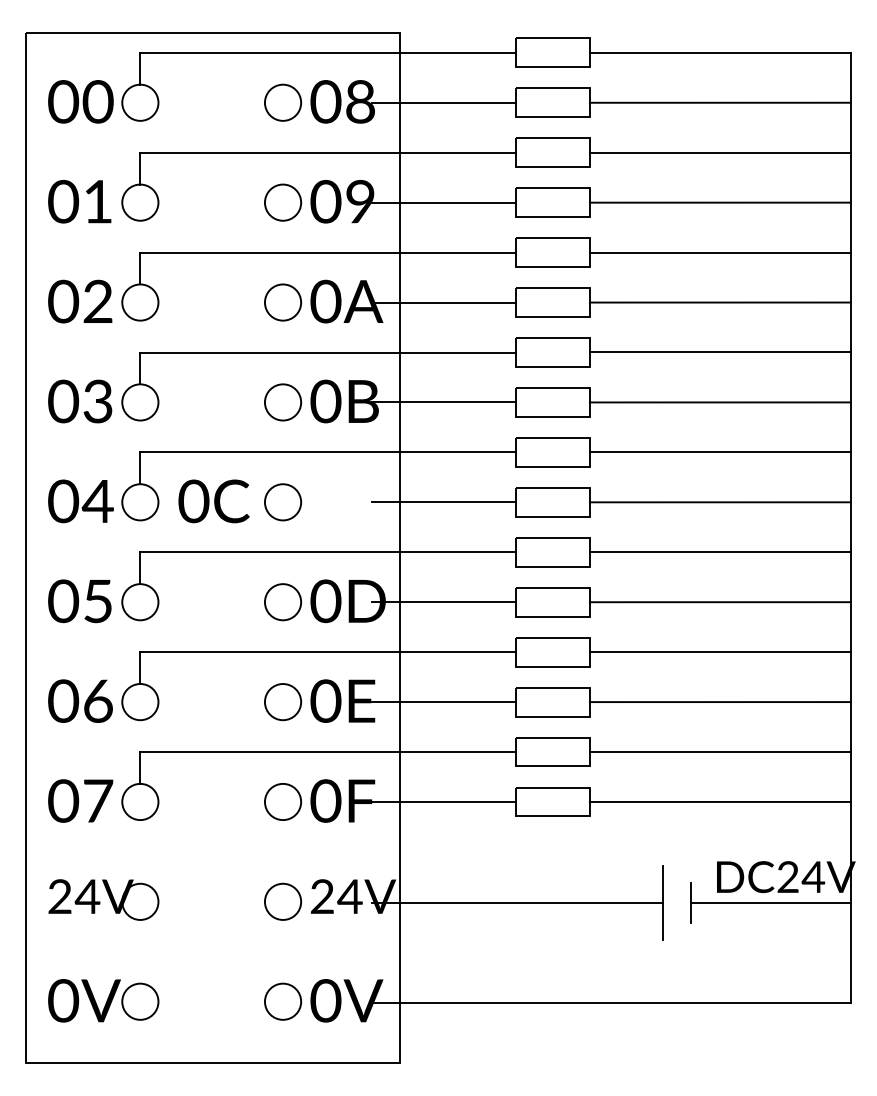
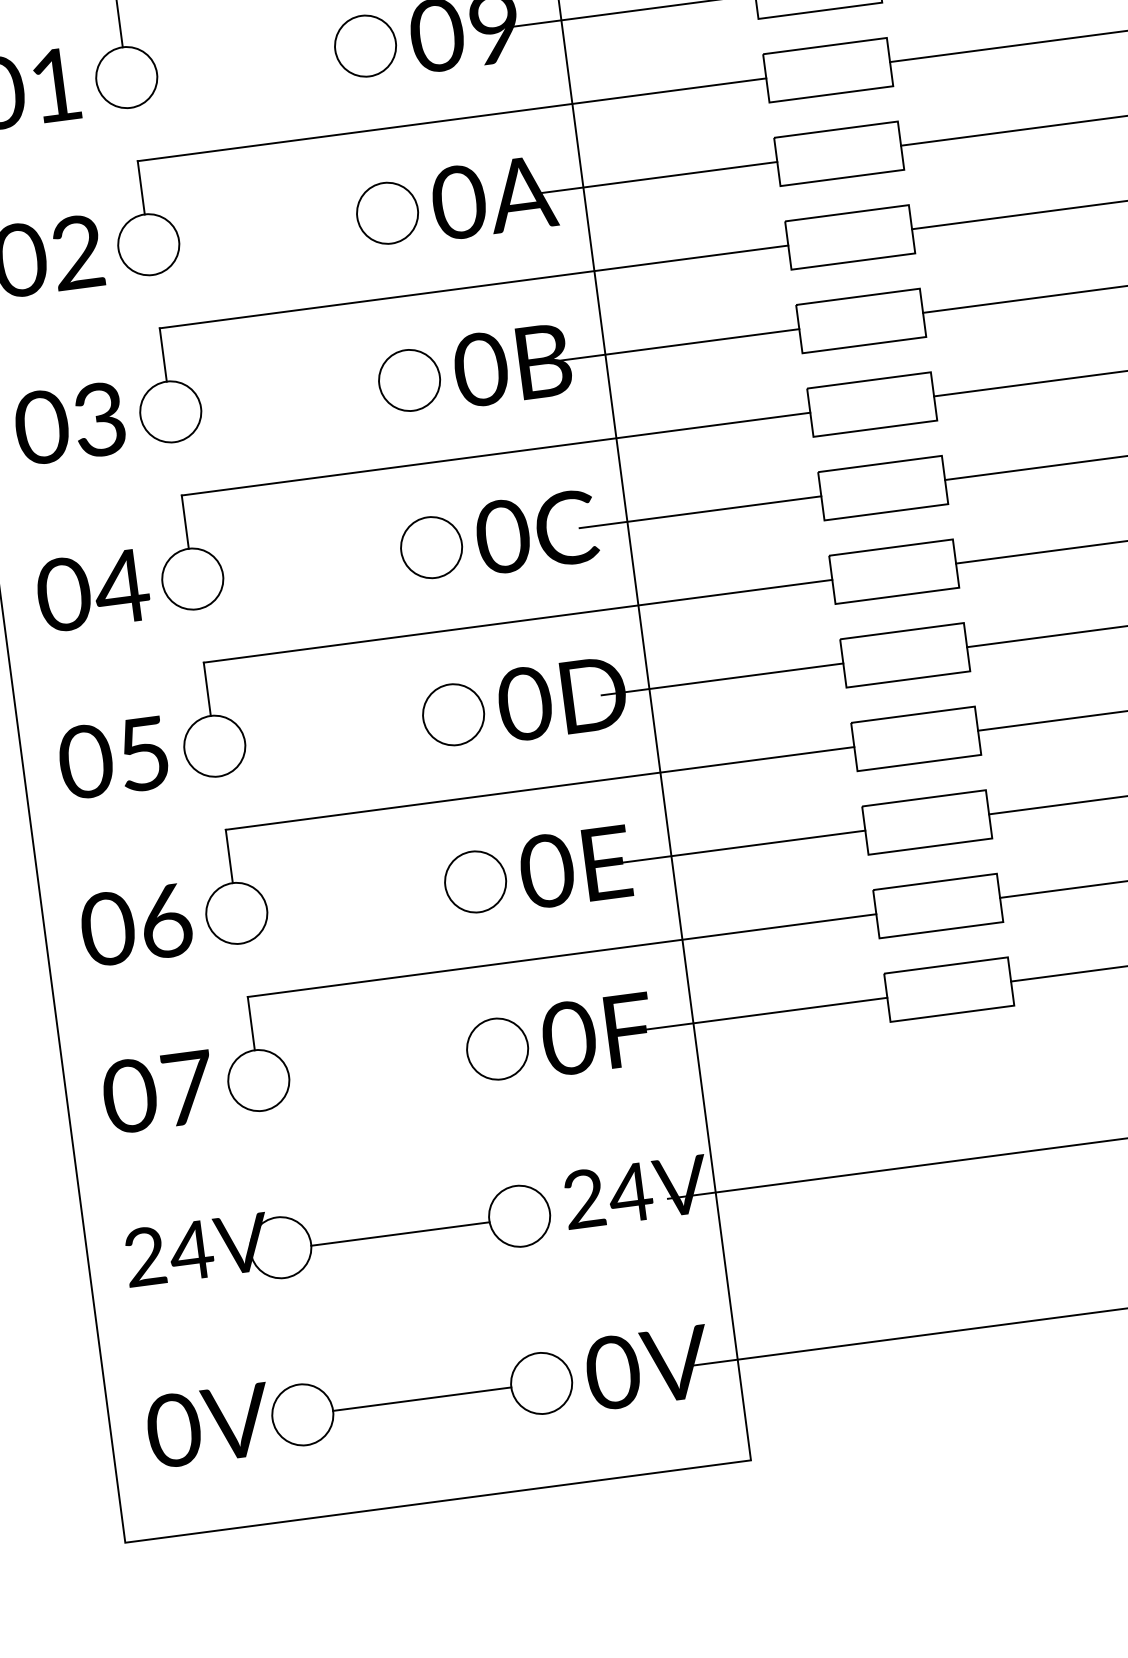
text: (213, 501) -> (535, 532), moved
line: (211, 903) -> (400, 1234), added
line: (211, 1001) -> (421, 1398), added

